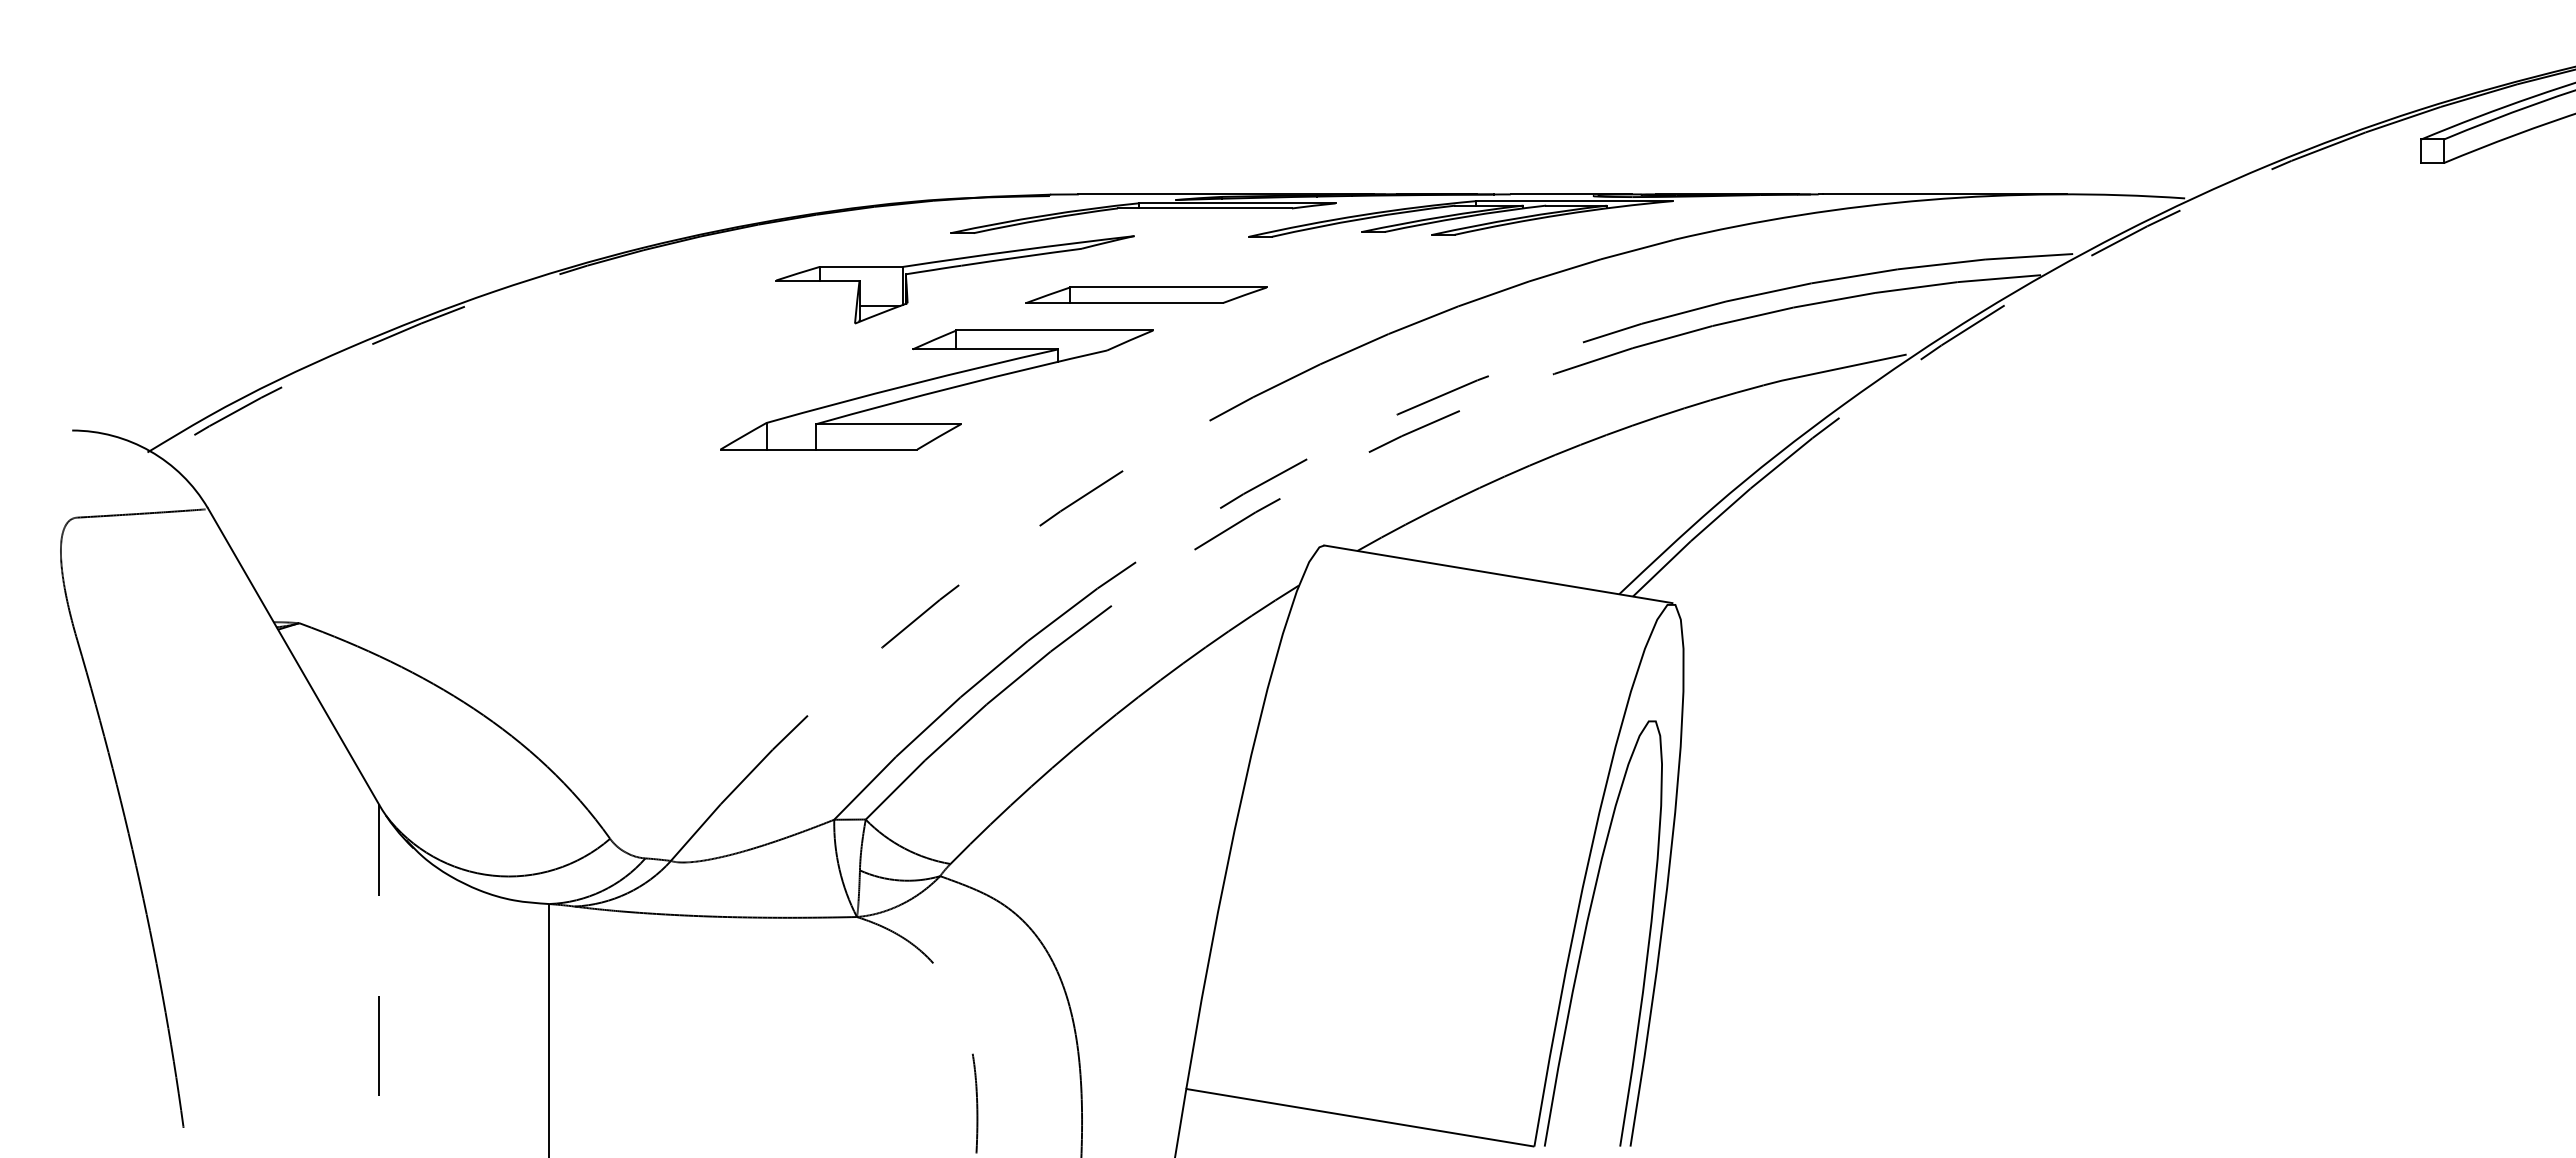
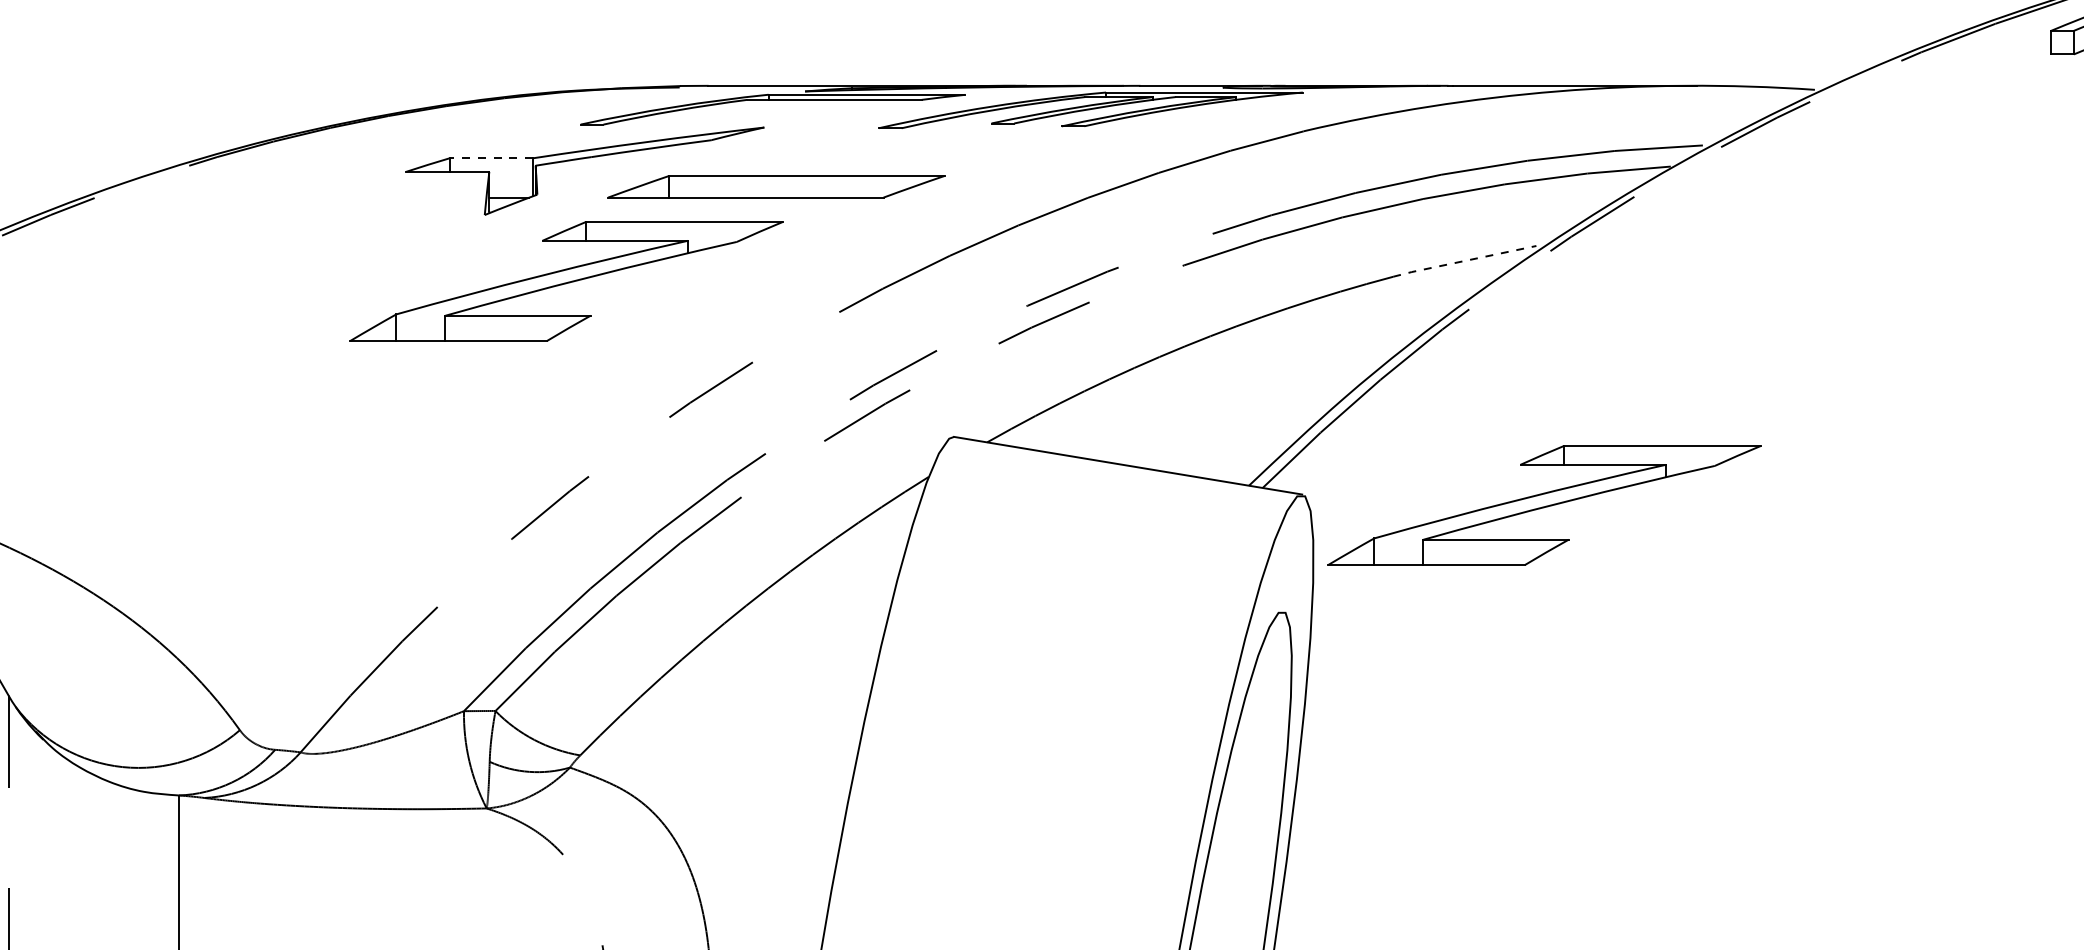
line: (861, 266) -> (491, 157), solid -> dashed
part: (1146, 294) -> (776, 185), size x1.4
line: (1834, 369) -> (1464, 260), solid -> dashed
part: (1914, 613) -> (1544, 504), added

